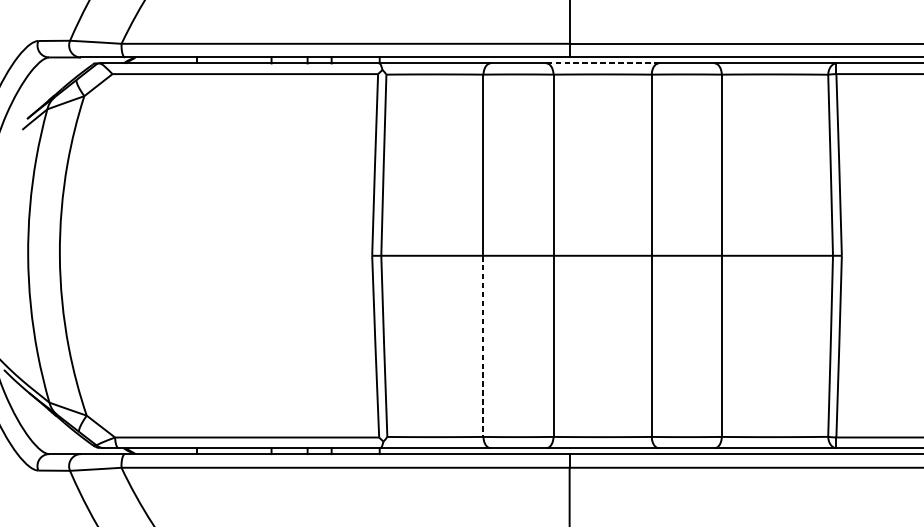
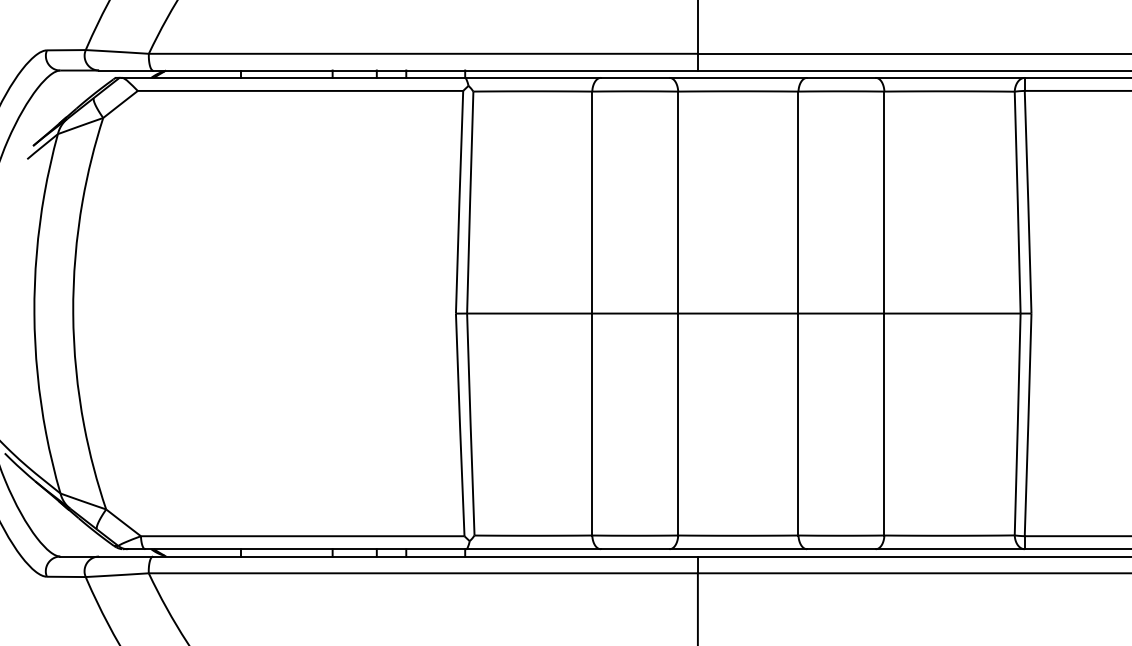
line: (602, 63) -> (738, 77), dashed -> solid
line: (483, 346) -> (592, 424), dashed -> solid

